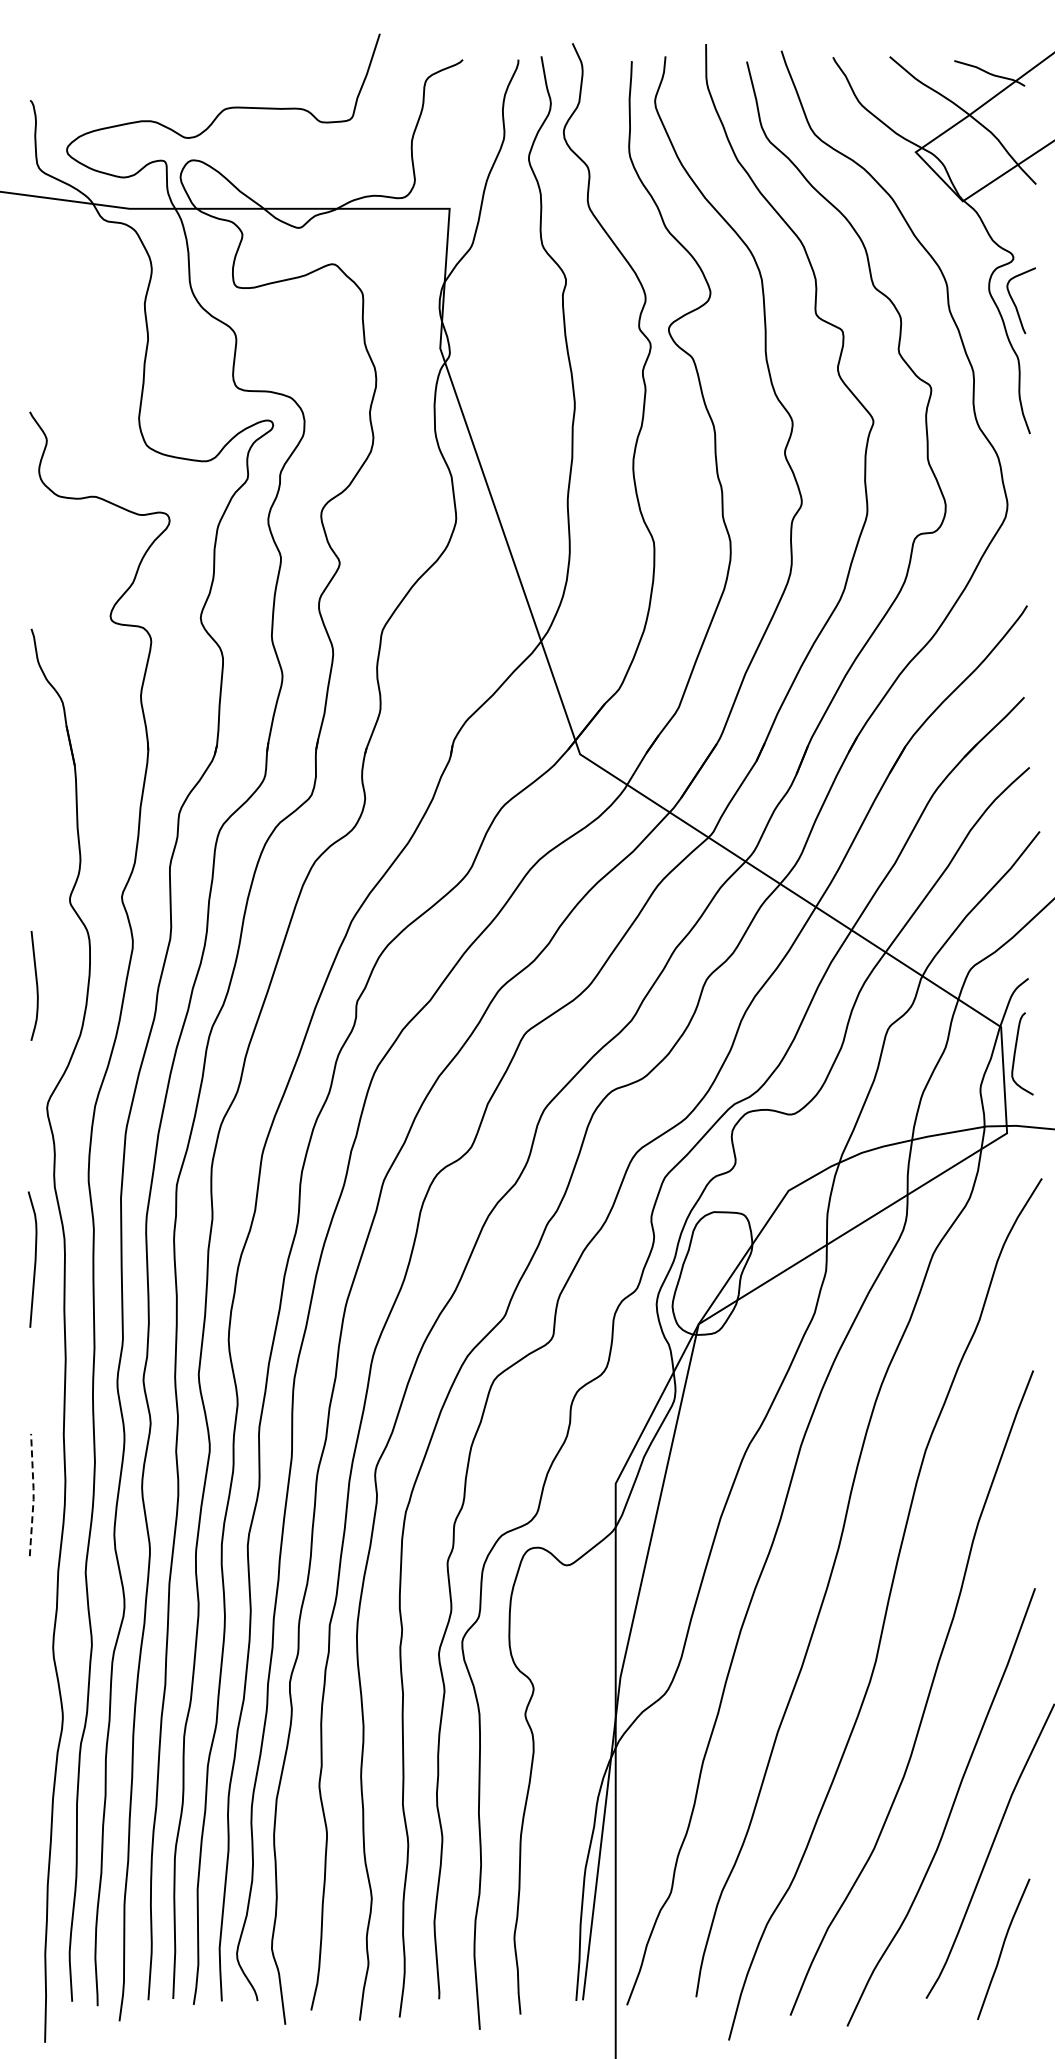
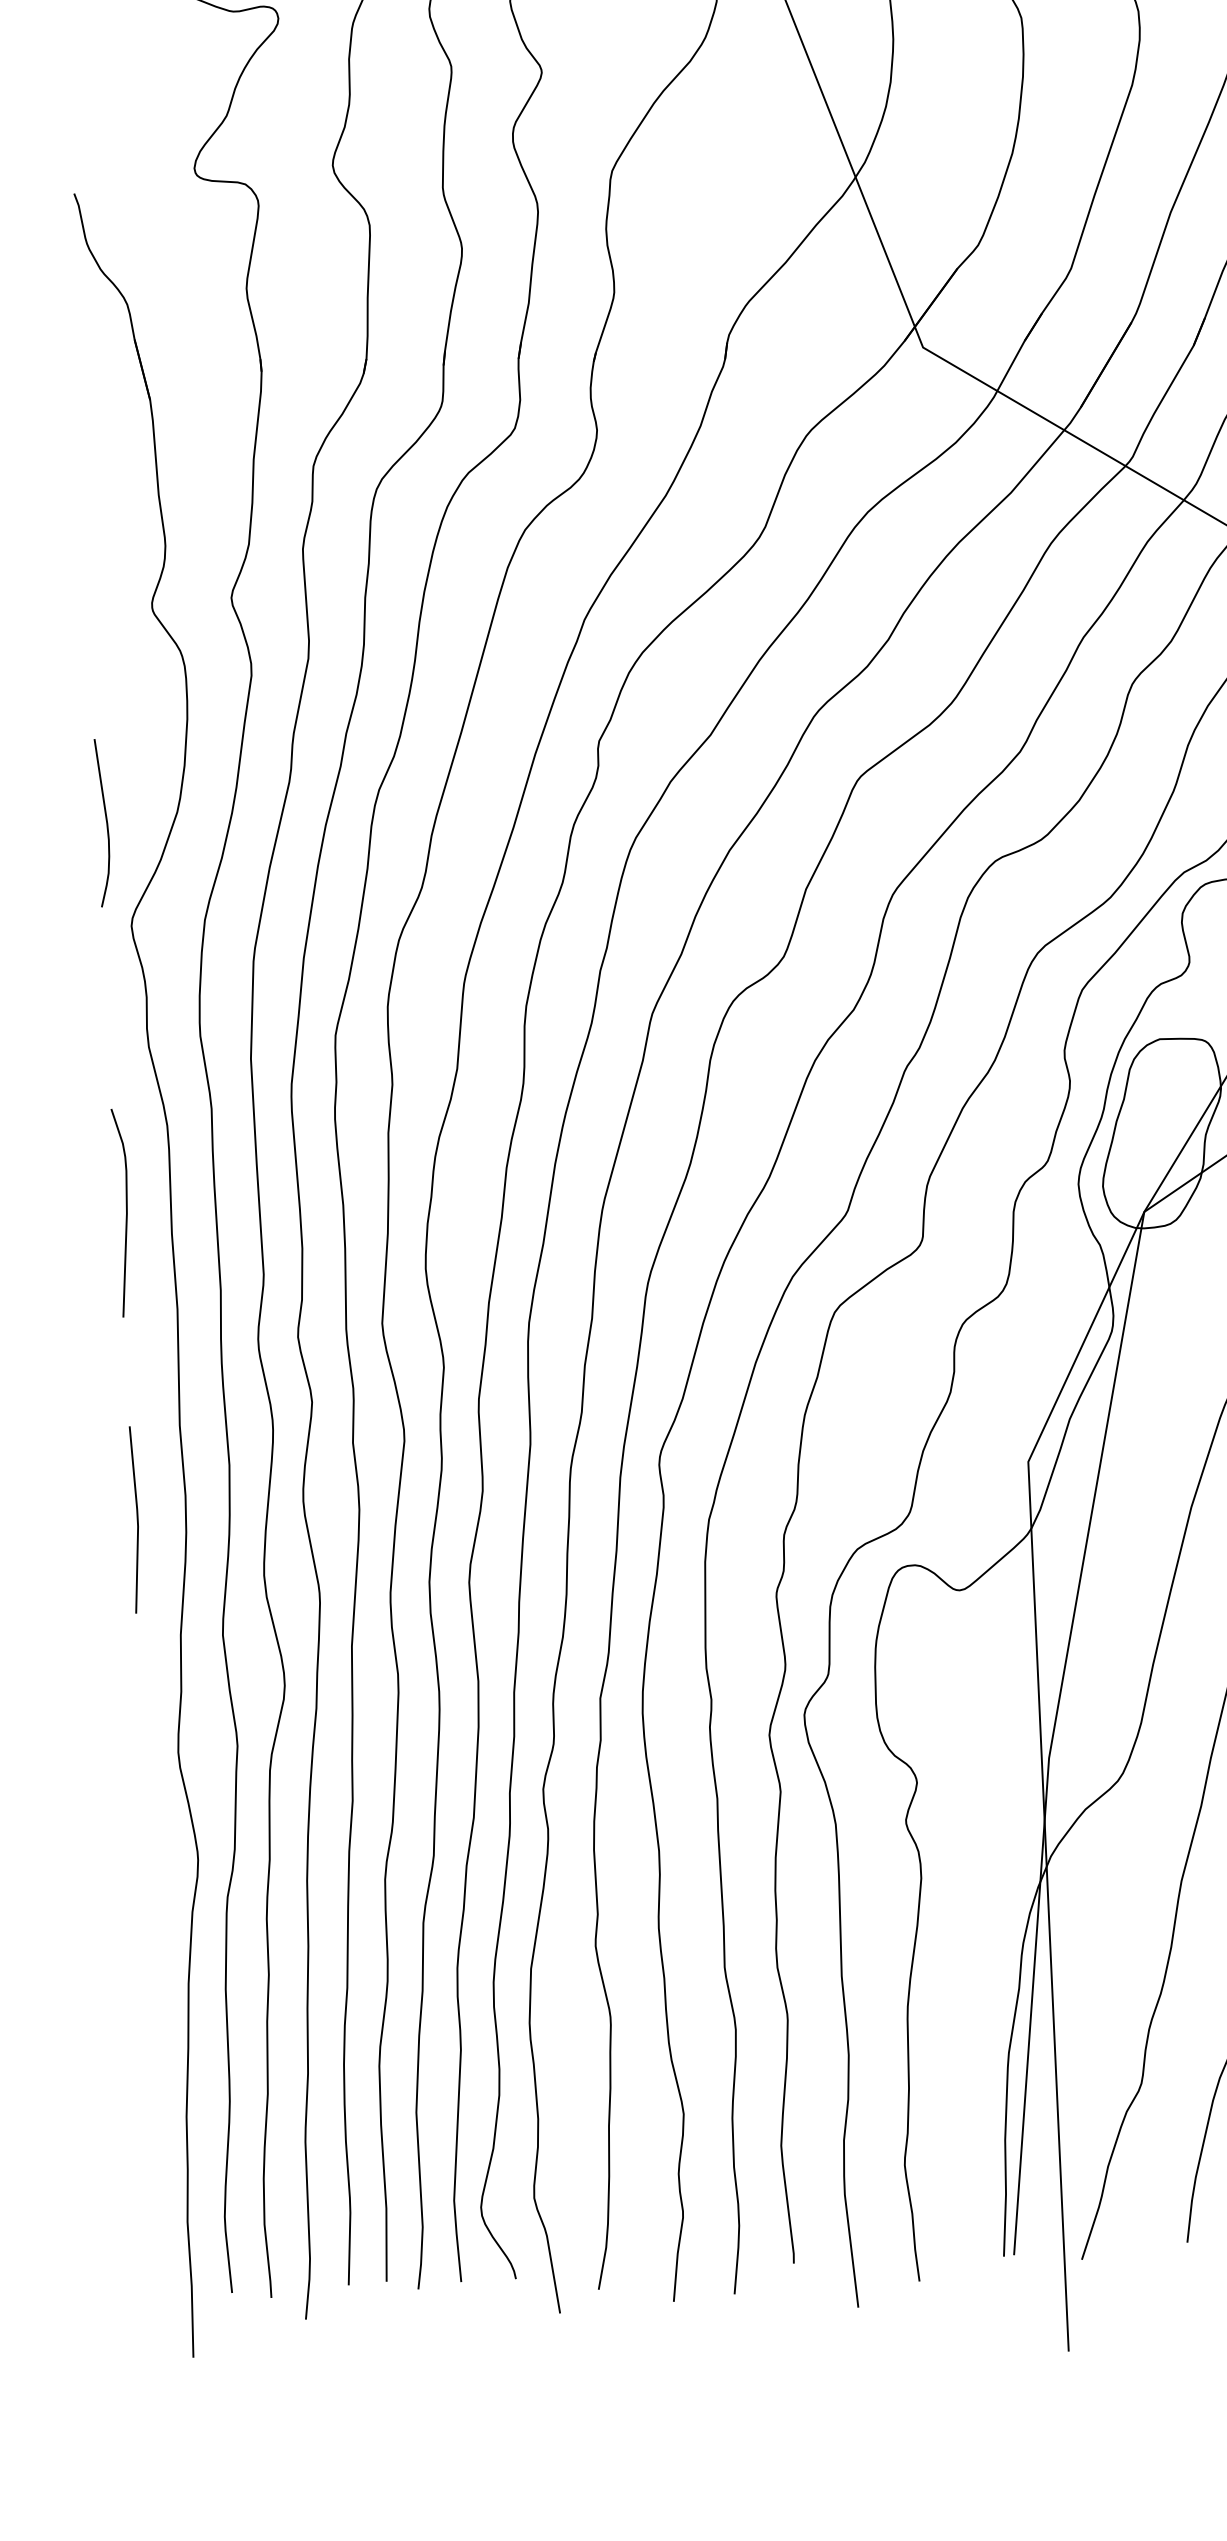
curve: (36, 985) -> (105, 822), moved
curve: (34, 1259) -> (125, 1212), moved
line: (33, 1494) -> (137, 1518), dashed -> solid

